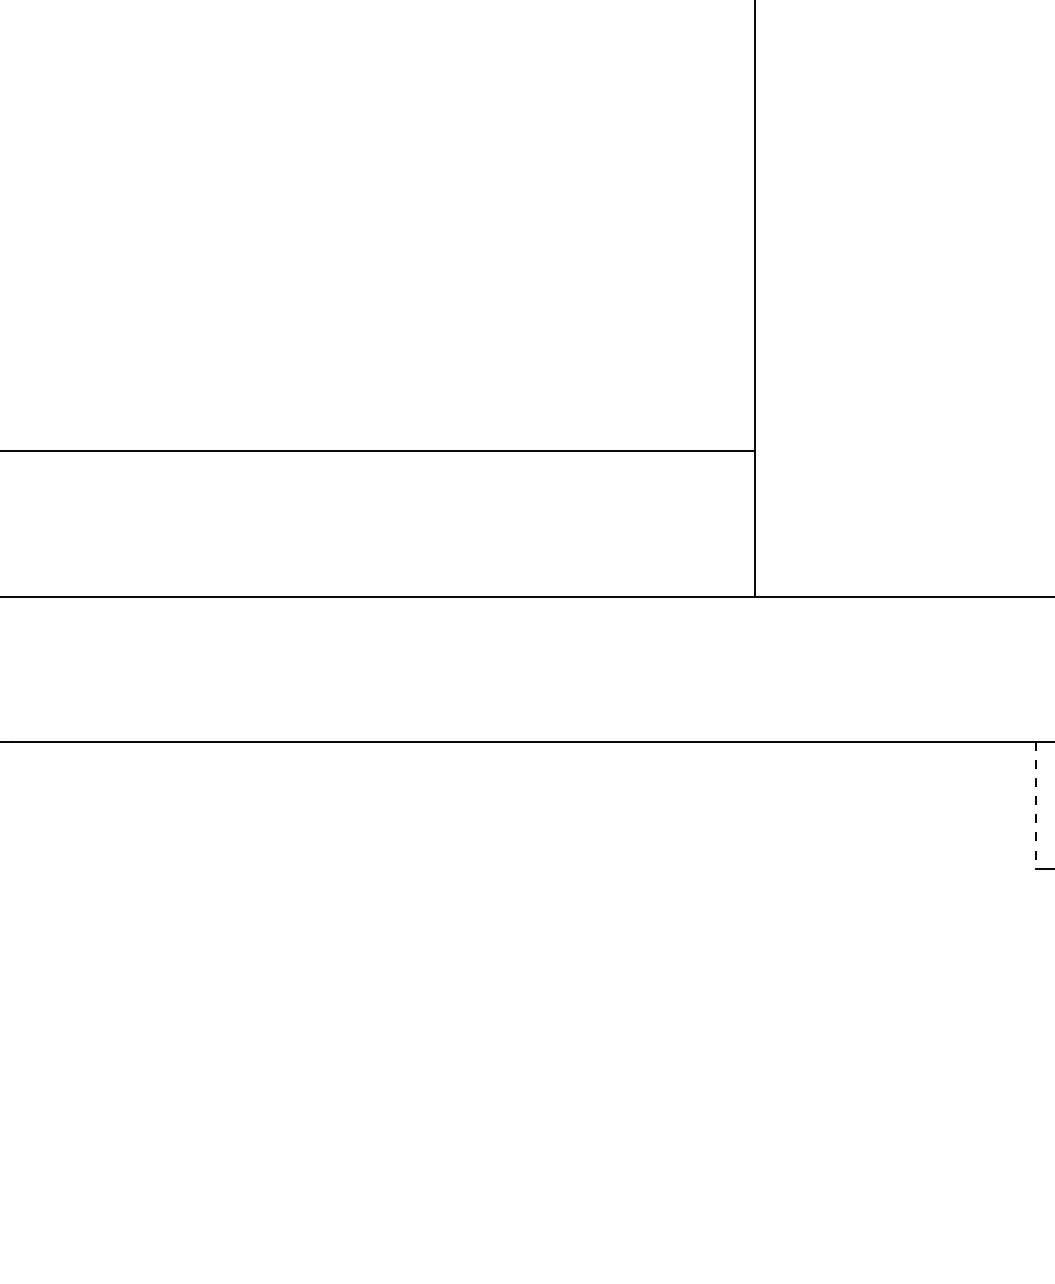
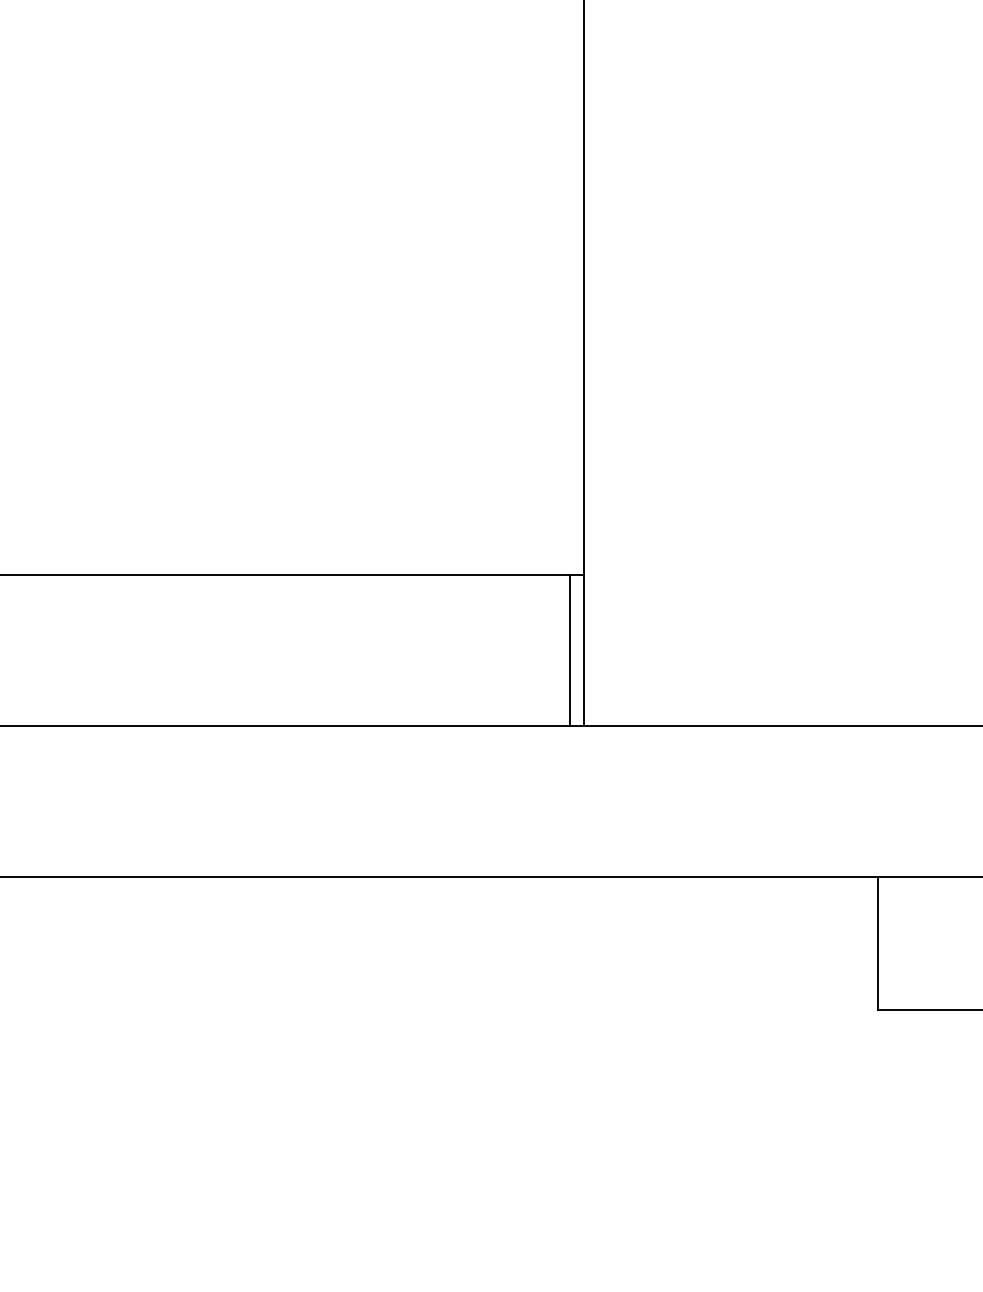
line: (741, 523) -> (570, 649), added
line: (1036, 805) -> (878, 943), dashed -> solid

